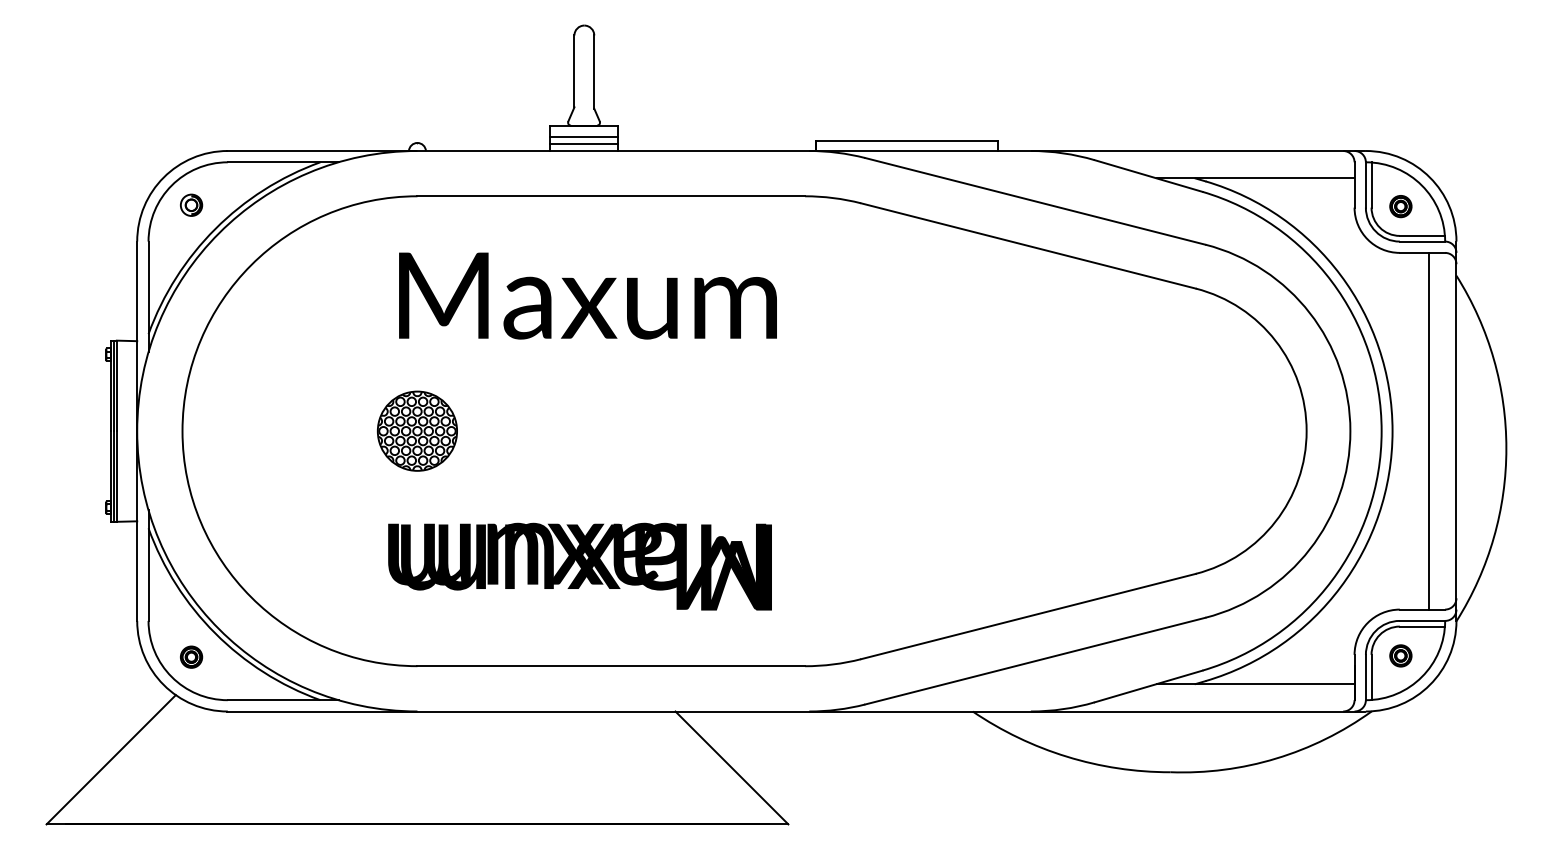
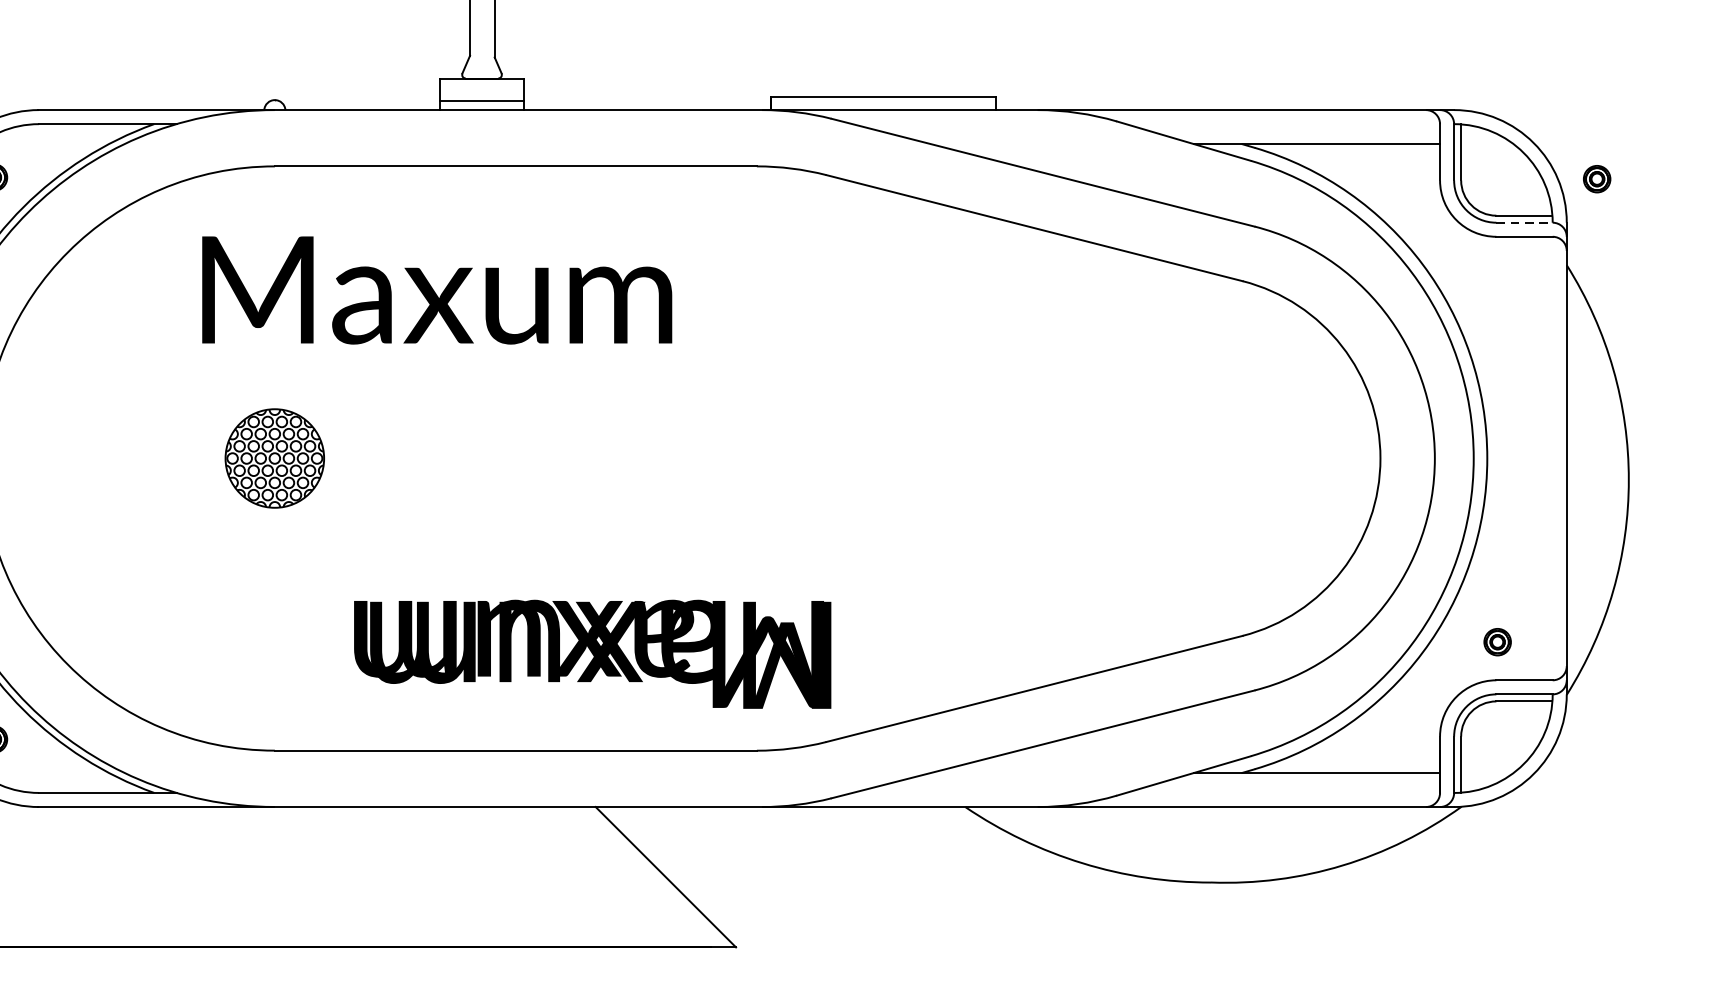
line: (584, 136) -> (482, 92), removed
part: (1400, 206) -> (1596, 179), moved
line: (1422, 241) -> (1524, 222), solid -> dashed
text: (587, 295) -> (436, 289), moved
line: (1428, 430) -> (1531, 457), removed
text: (579, 566) -> (591, 654), moved
part: (1400, 655) -> (1497, 641), moved

